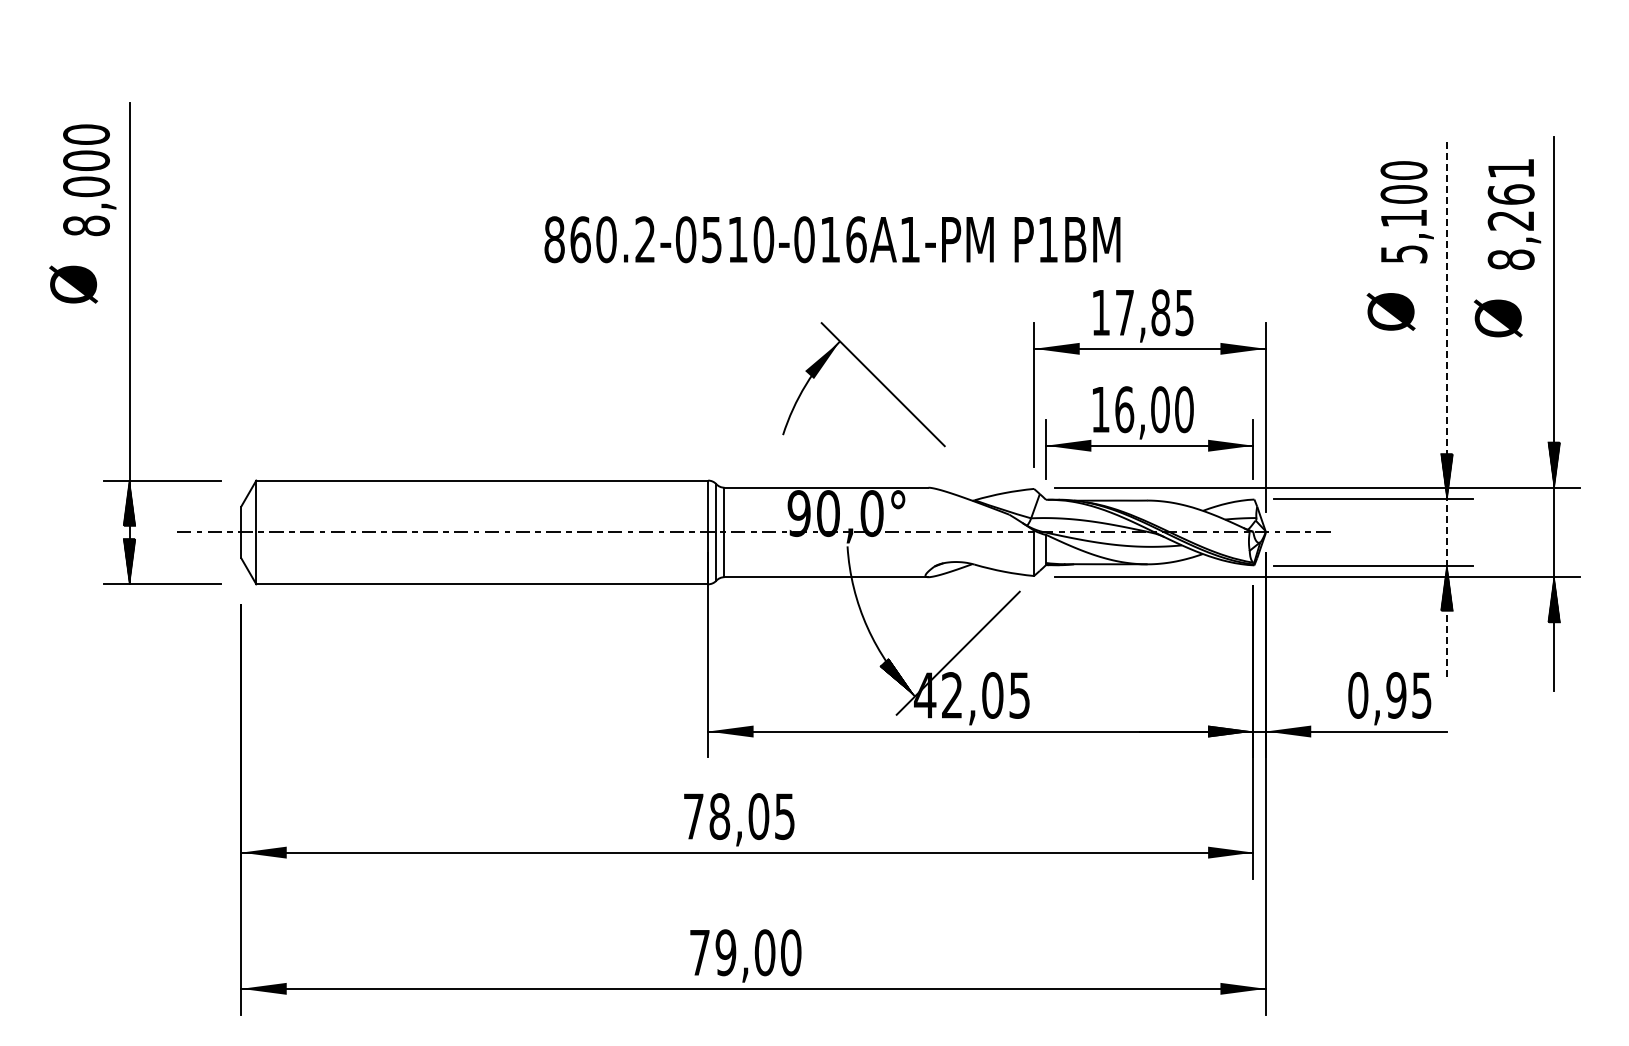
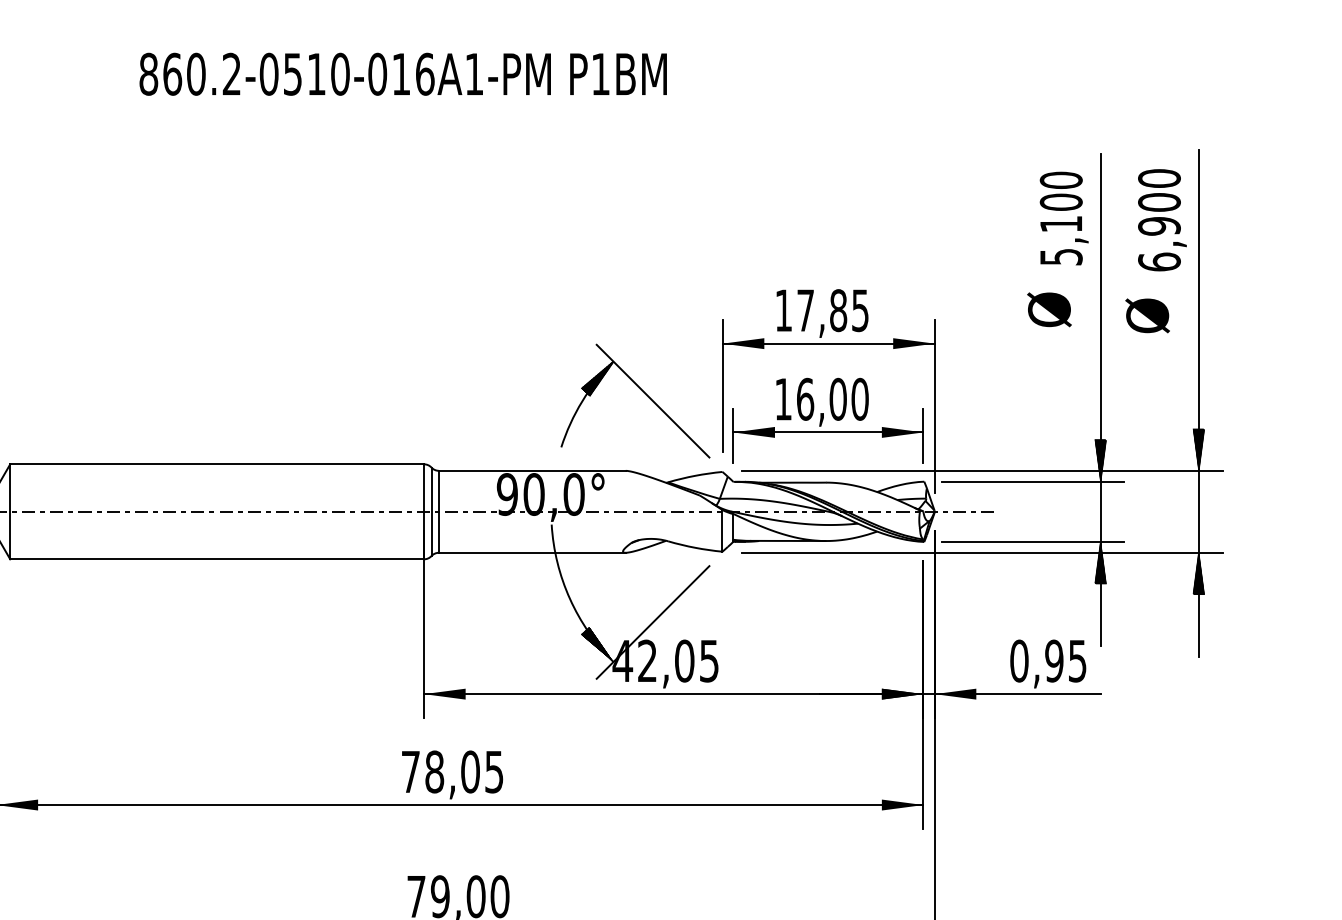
text: (1510, 213) -> (1158, 219), 8,261 -> 6,900
text: (832, 239) -> (403, 74), moved
part: (872, 375) -> (643, 392), moved
line: (1446, 410) -> (1100, 400), dashed -> solid

